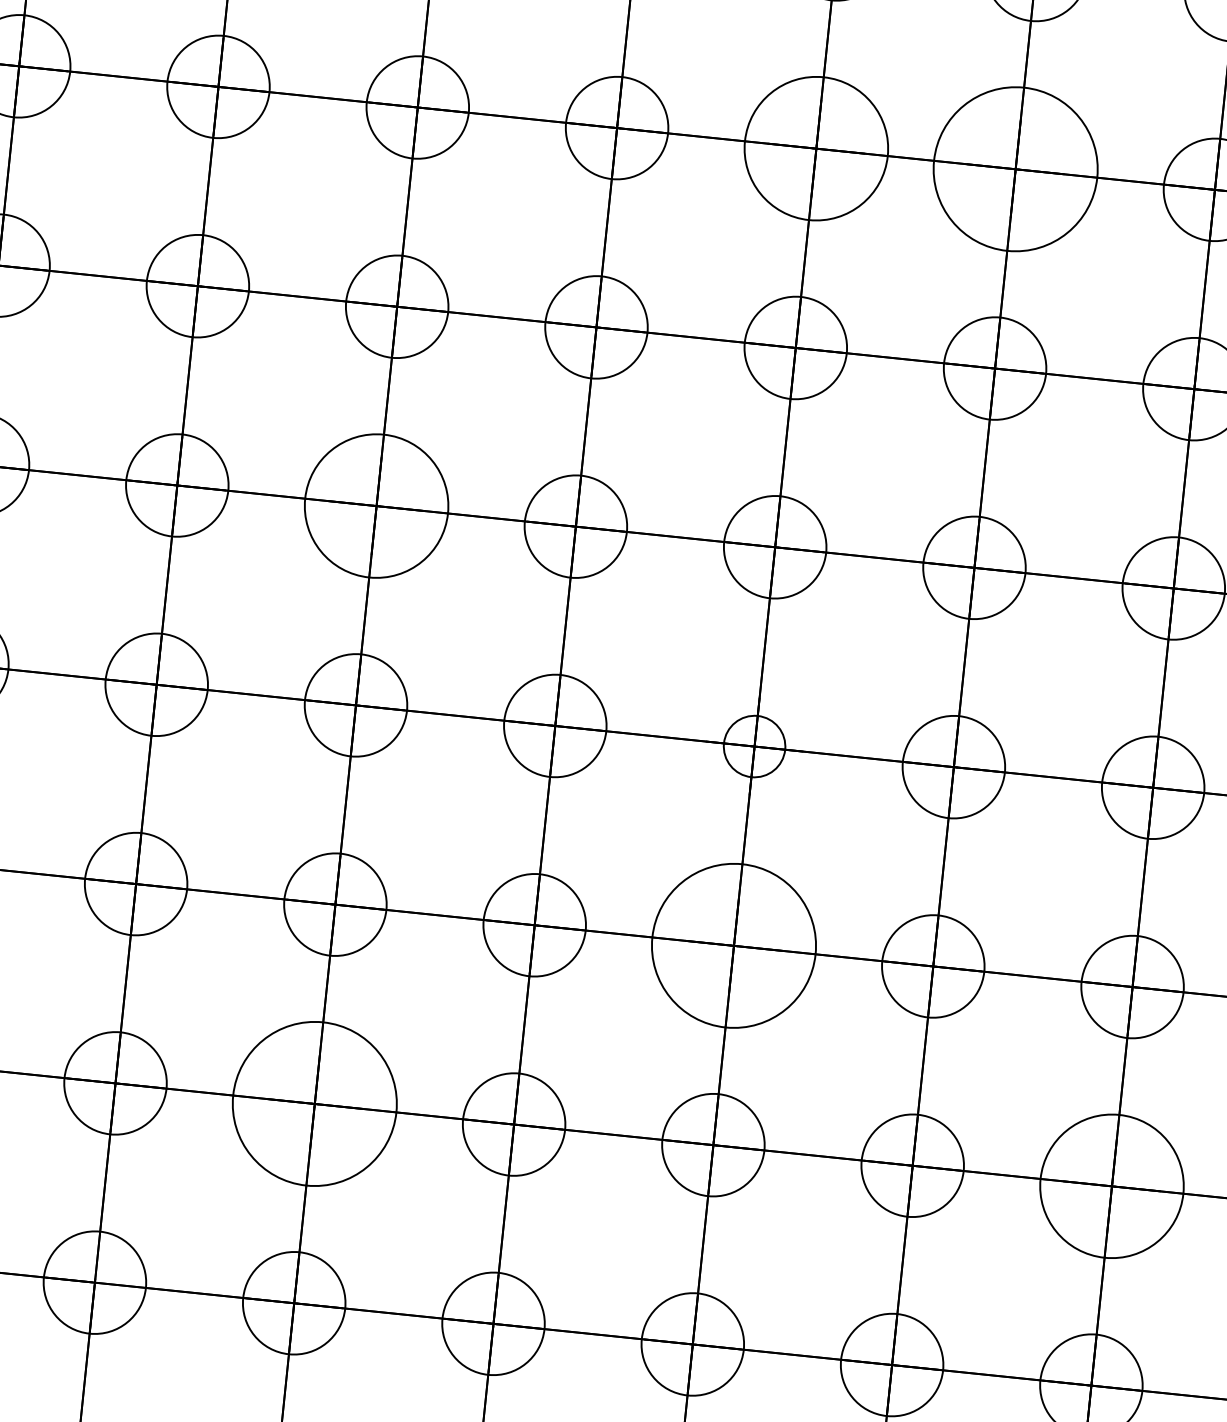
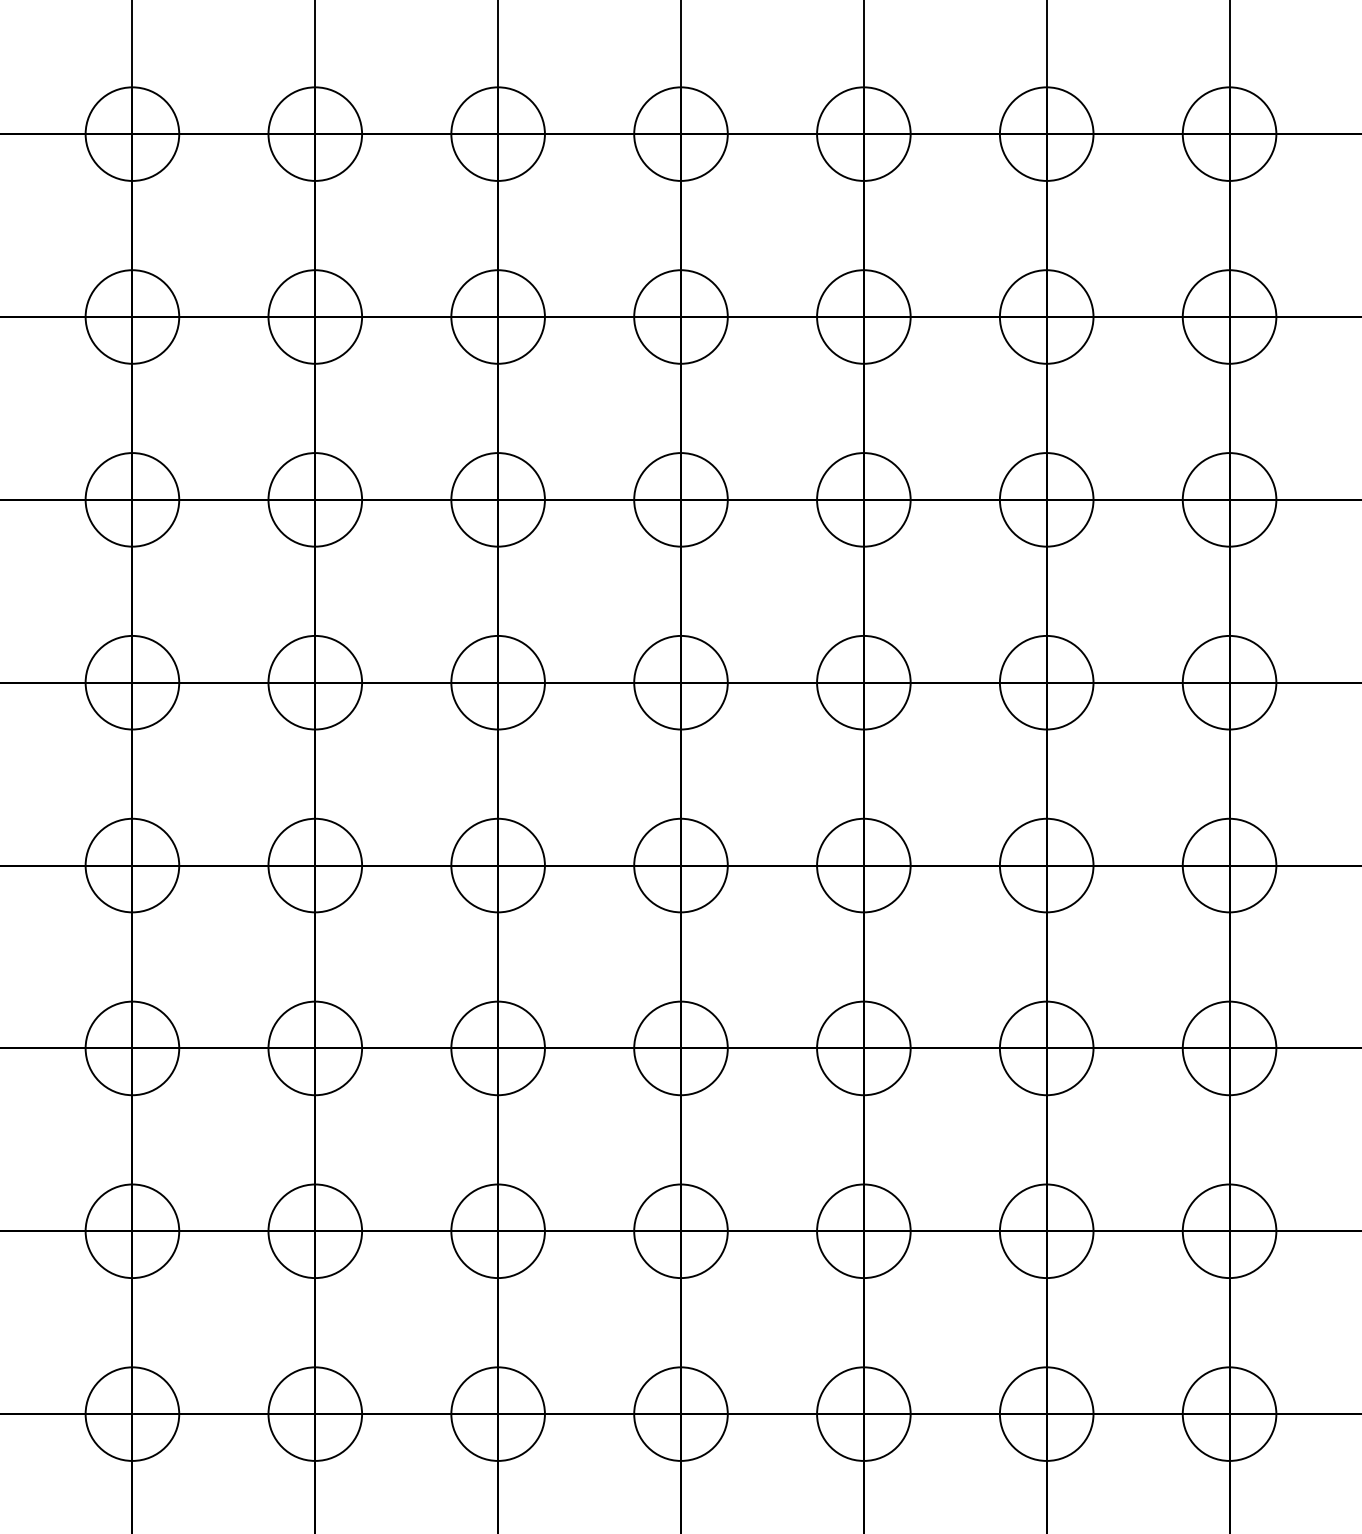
circle: (816, 148) -> (863, 316), size x0.71
circle: (1015, 168) -> (1046, 316), size x0.62
circle: (375, 505) -> (497, 682), size x0.71
circle: (754, 746) -> (863, 865), size x1.67
circle: (733, 945) -> (863, 1048), size x0.62
circle: (314, 1104) -> (497, 1231), size x0.62
circle: (1111, 1186) -> (1229, 1231), size x0.71

